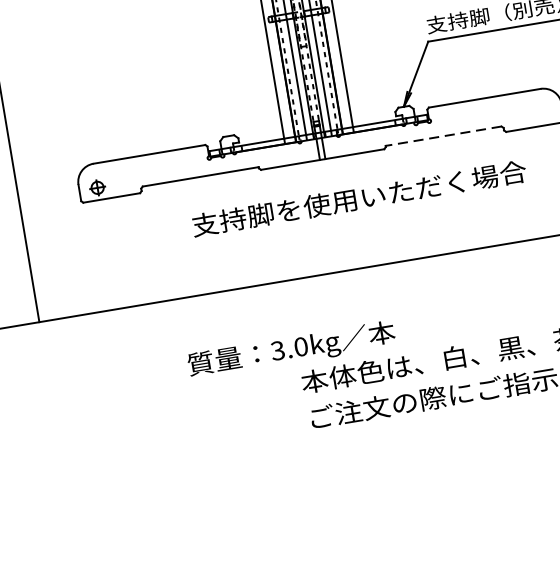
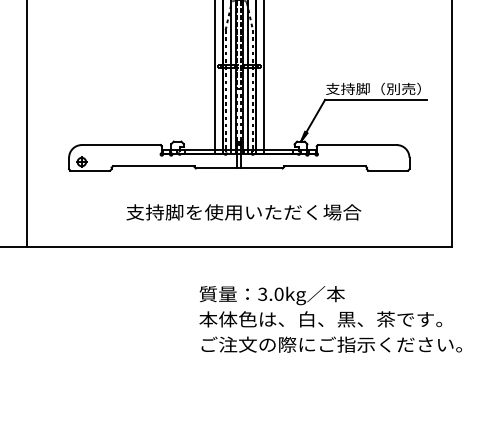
line: (443, 136) -> (324, 166), dashed -> solid
text: (358, 198) -> (243, 212), moved
text: (290, 350) -> (271, 295), moved

